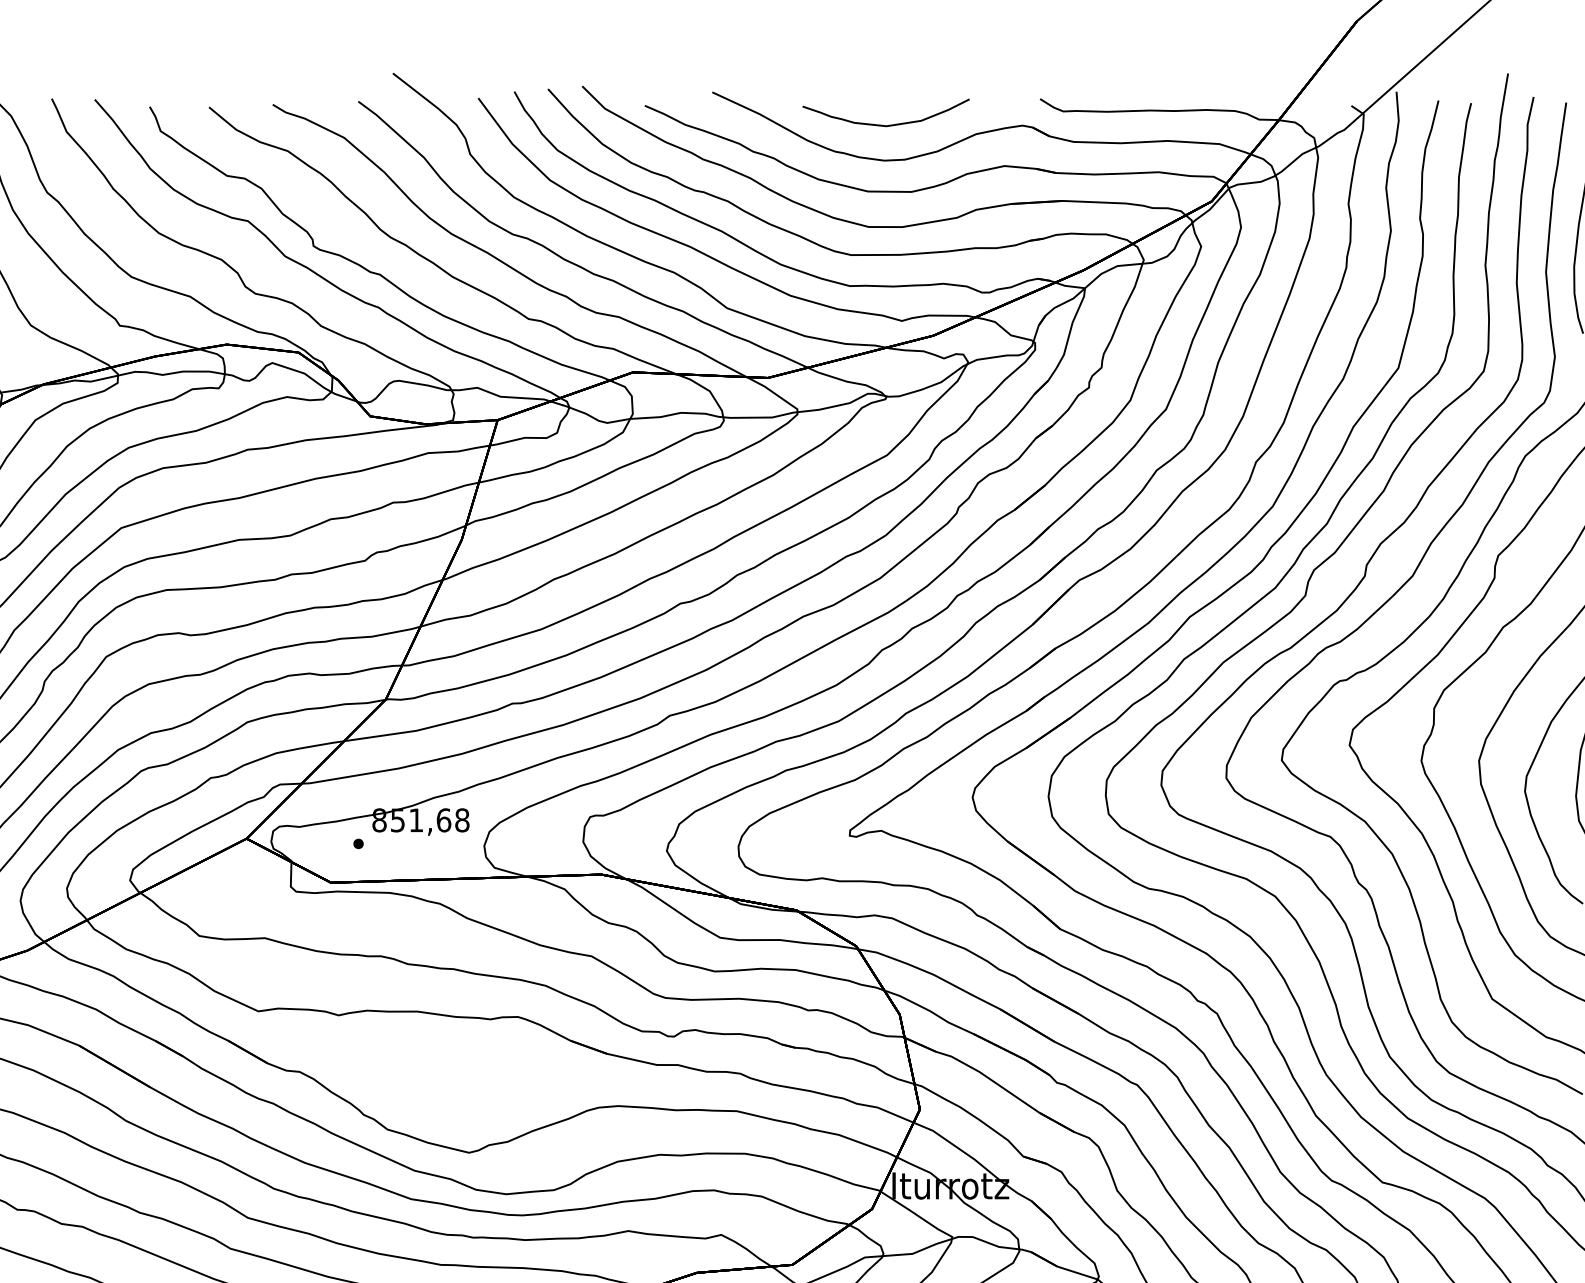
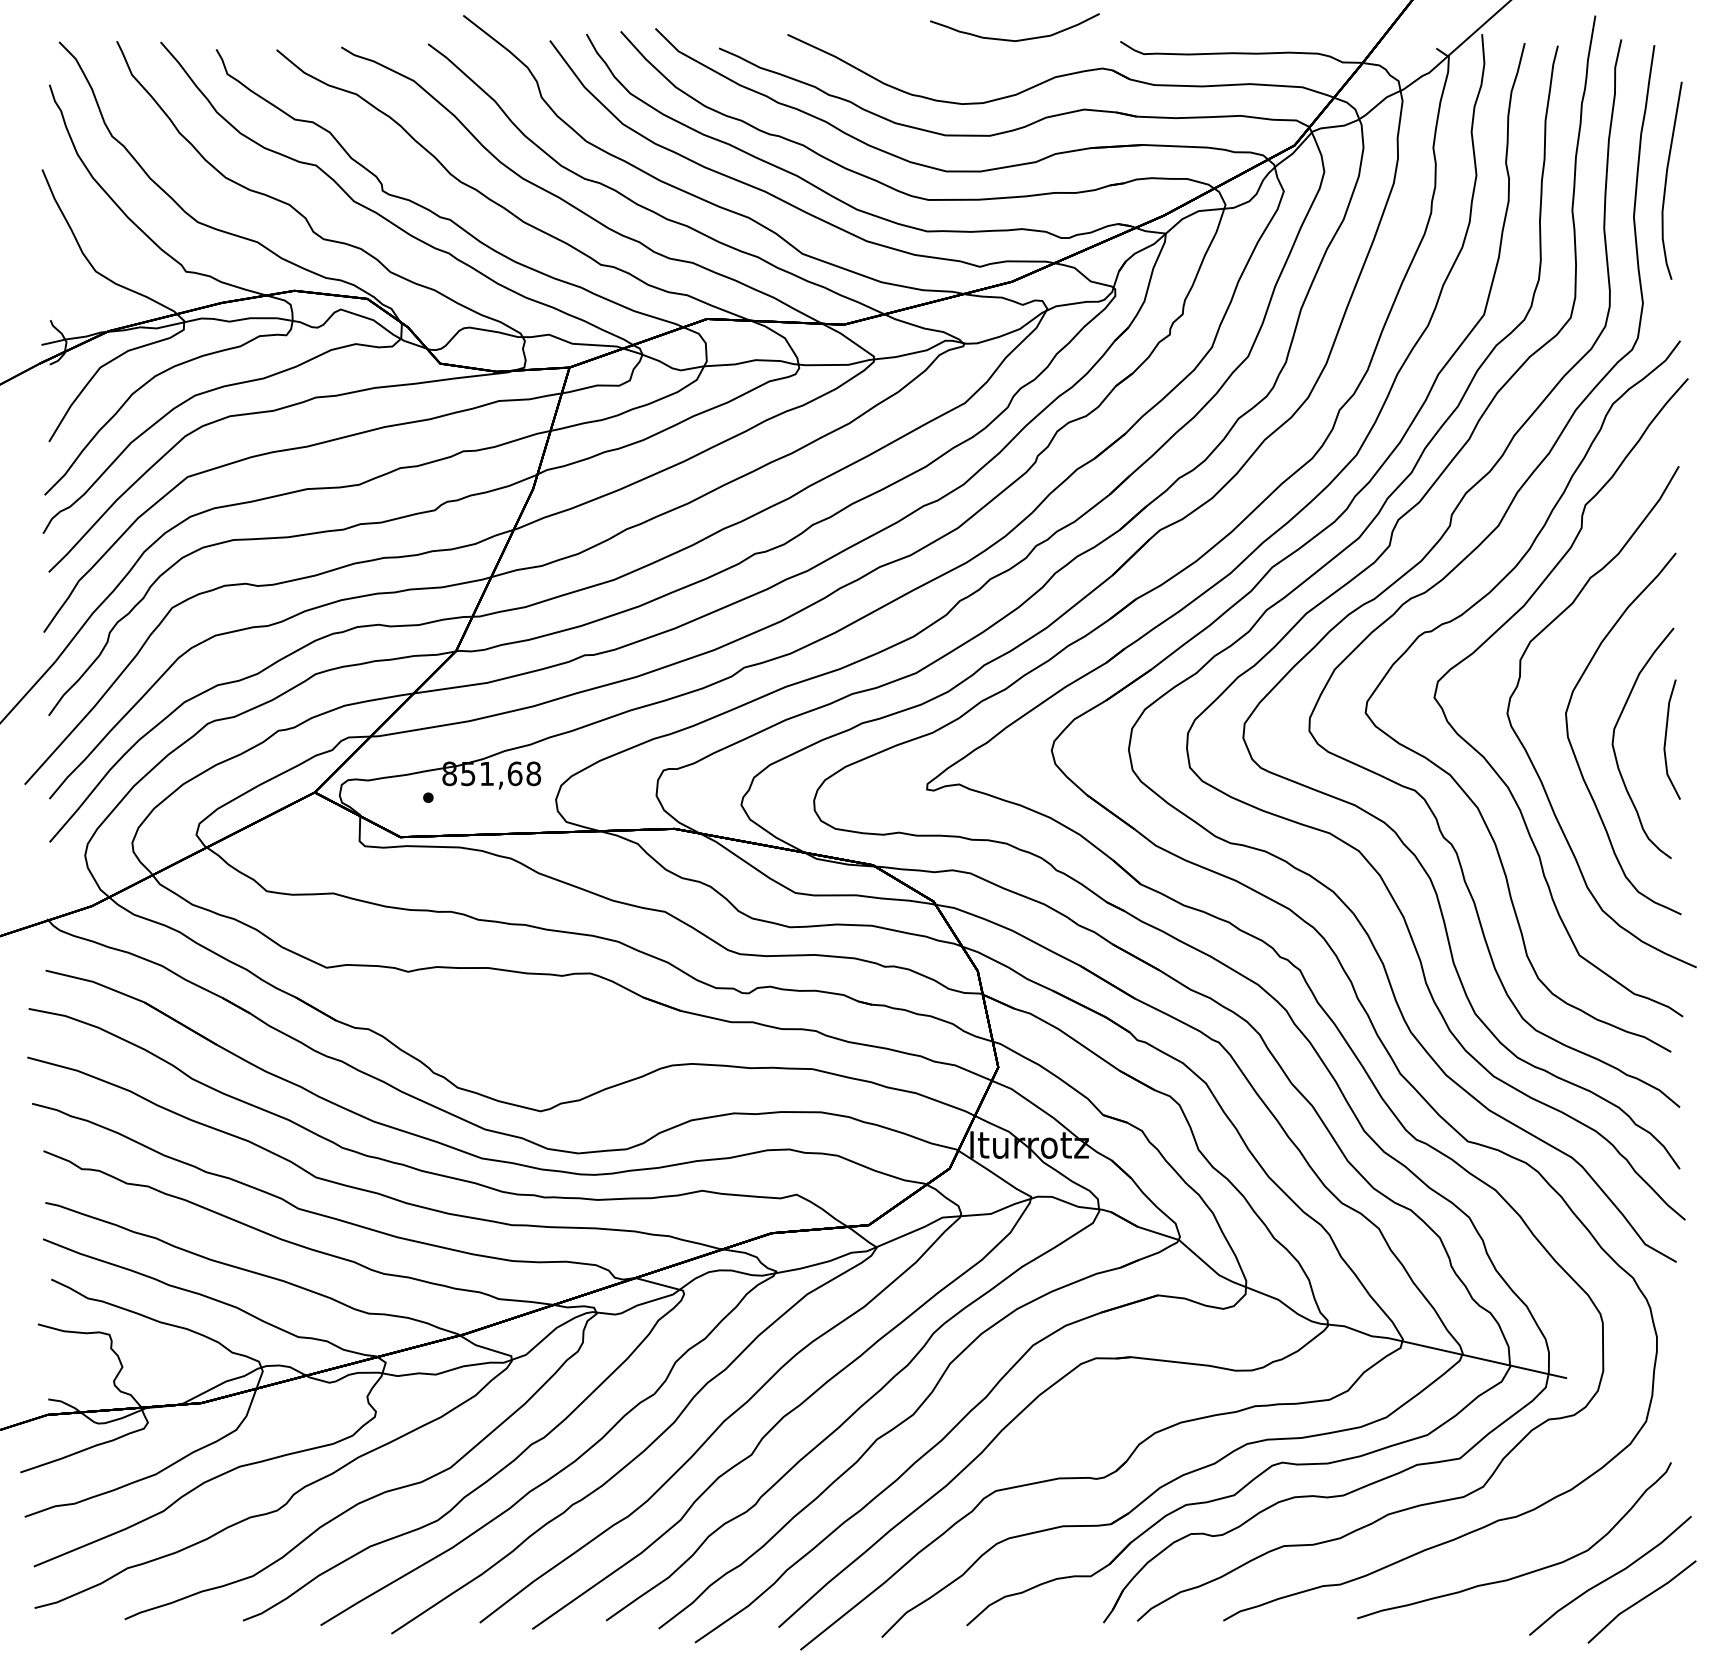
curve: (882, 124) -> (1011, 39), moved

